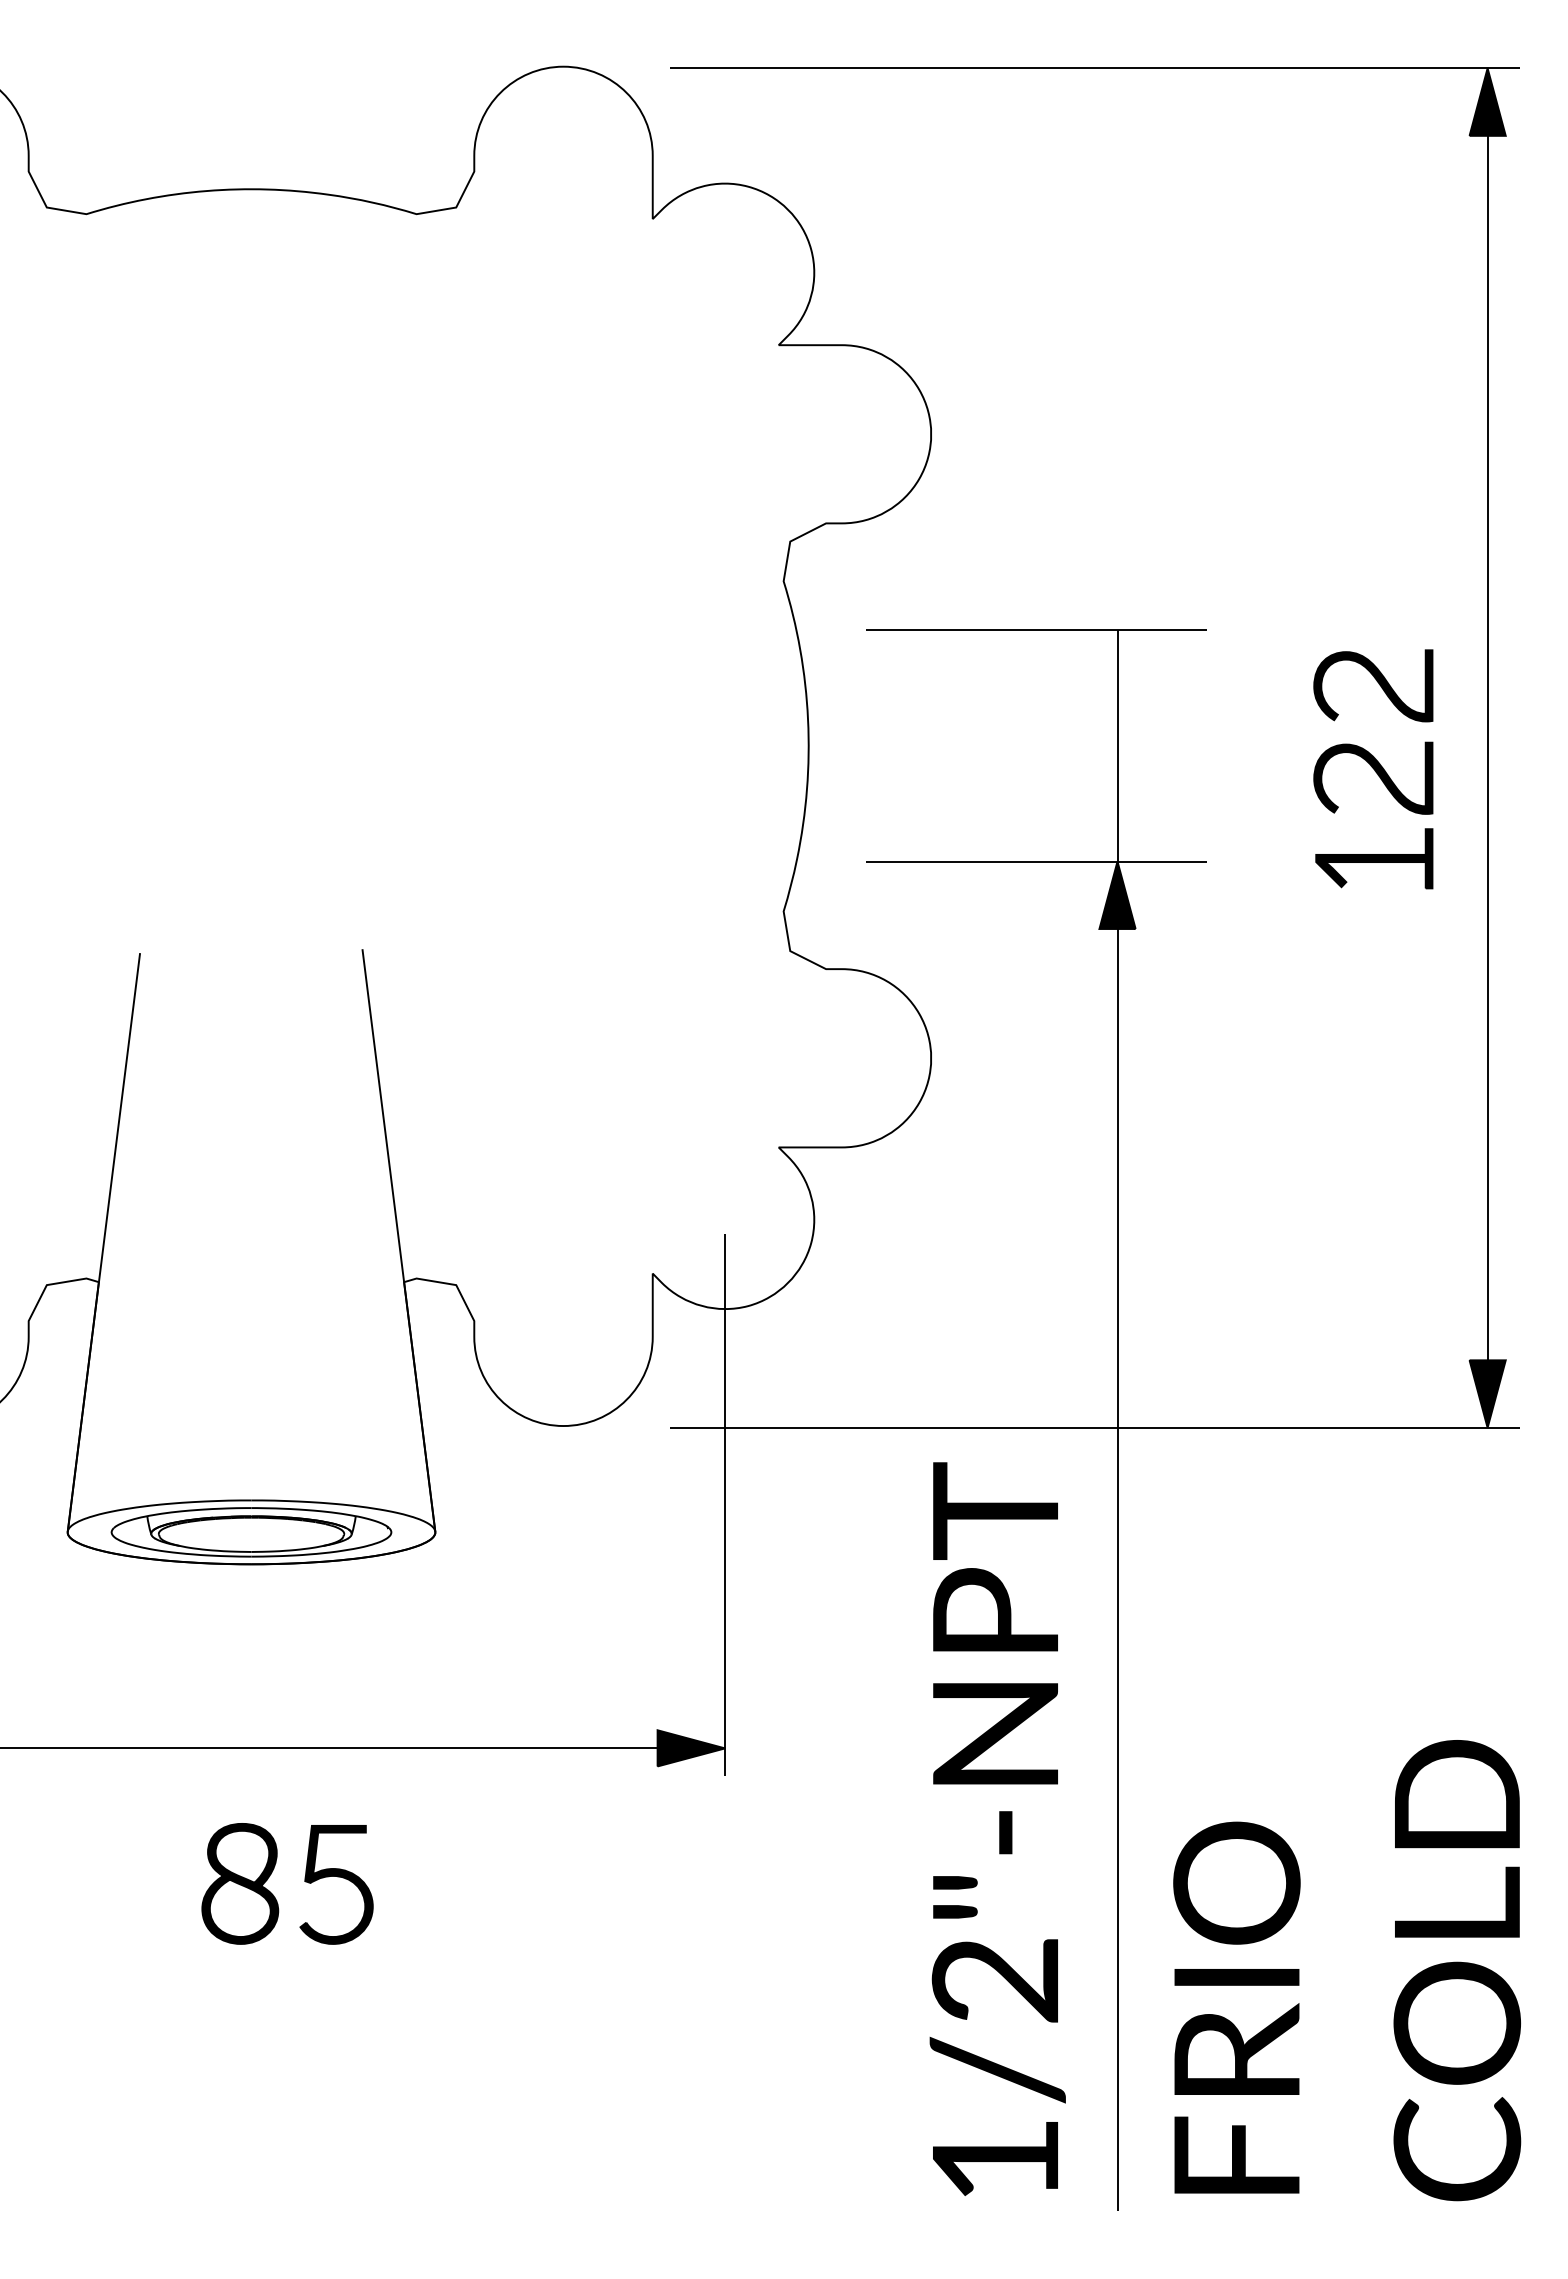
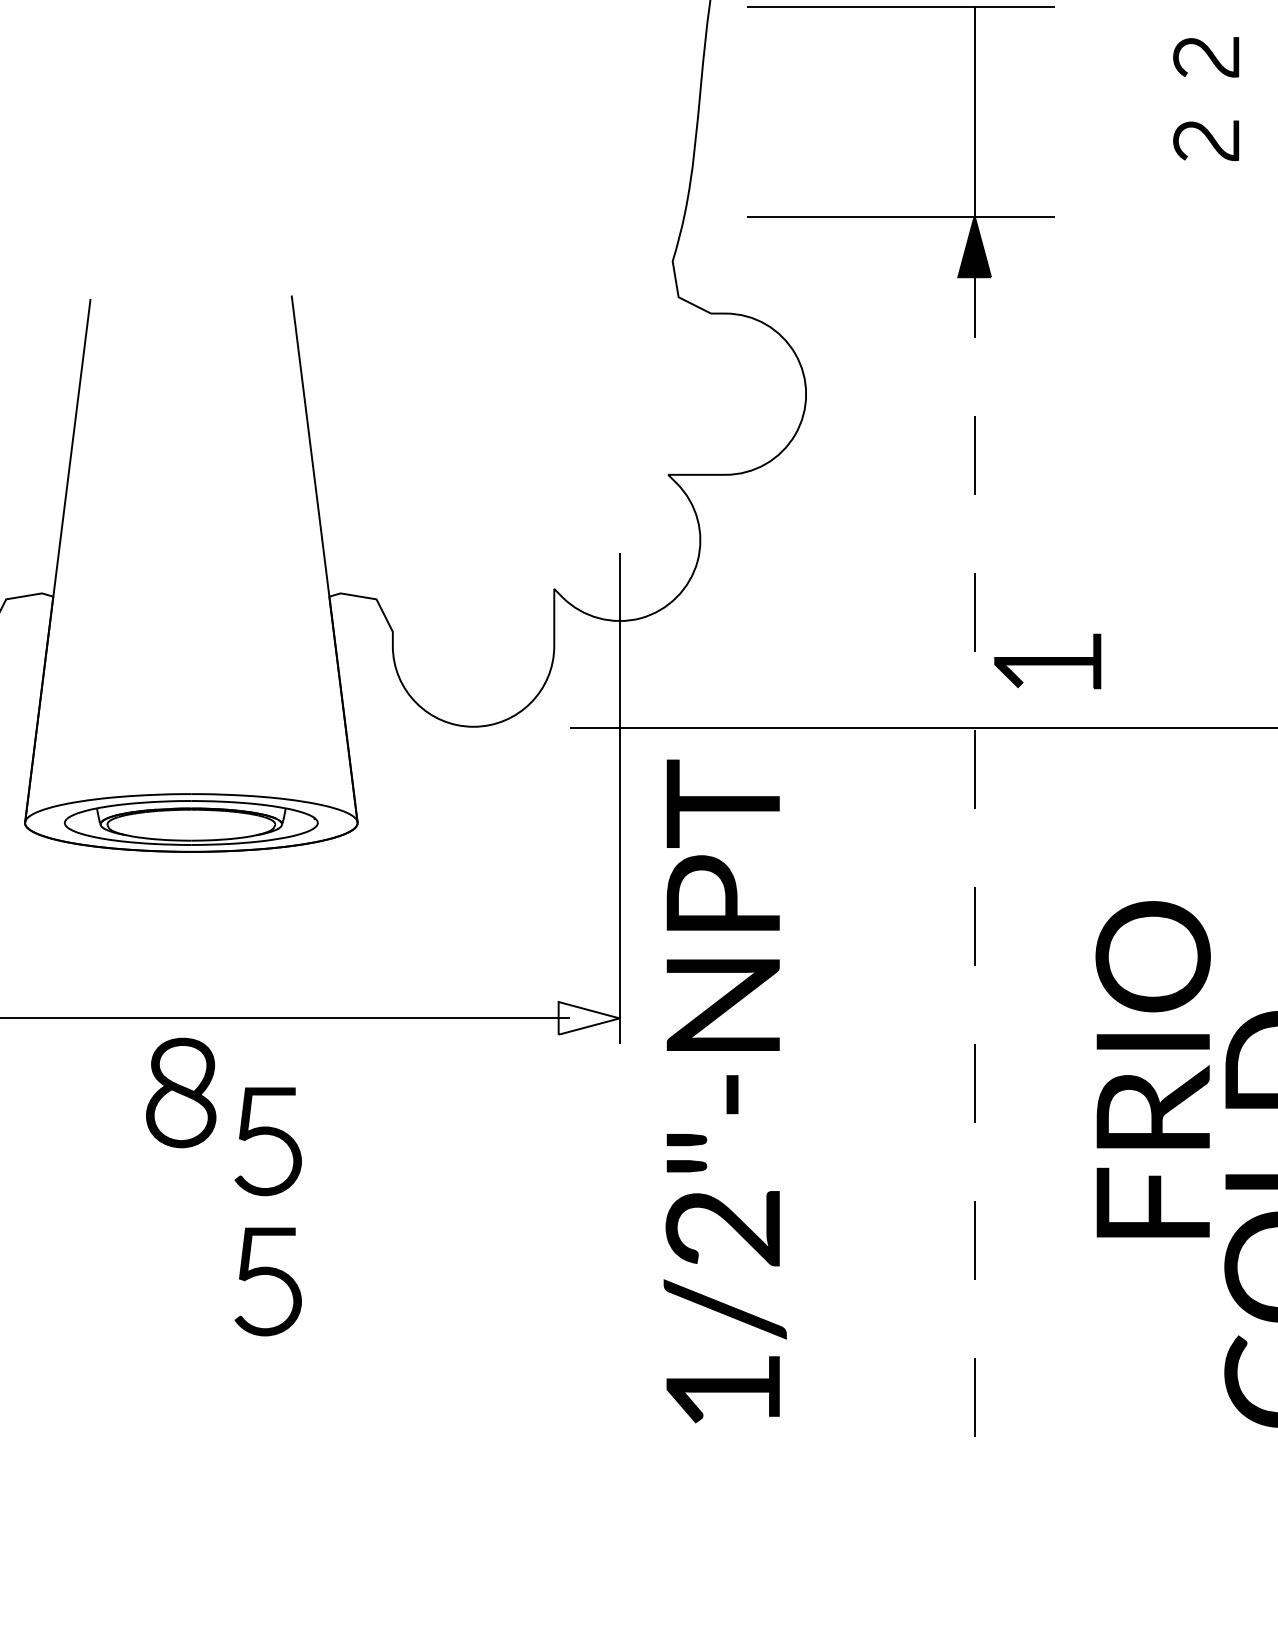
part: (1373, 685) -> (1206, 57), size x0.6
part: (1373, 777) -> (1206, 140), size x0.6
part: (1374, 858) -> (1047, 661), moved
line: (1117, 1563) -> (974, 851), solid -> dashed
fill: (691, 1748) -> (589, 1018), removed
text: (997, 1828) -> (724, 1090), moved
part: (240, 1883) -> (181, 1092), moved
text: (1236, 2007) -> (1152, 1069), moved
part: (337, 2032) -> (269, 1275), added

